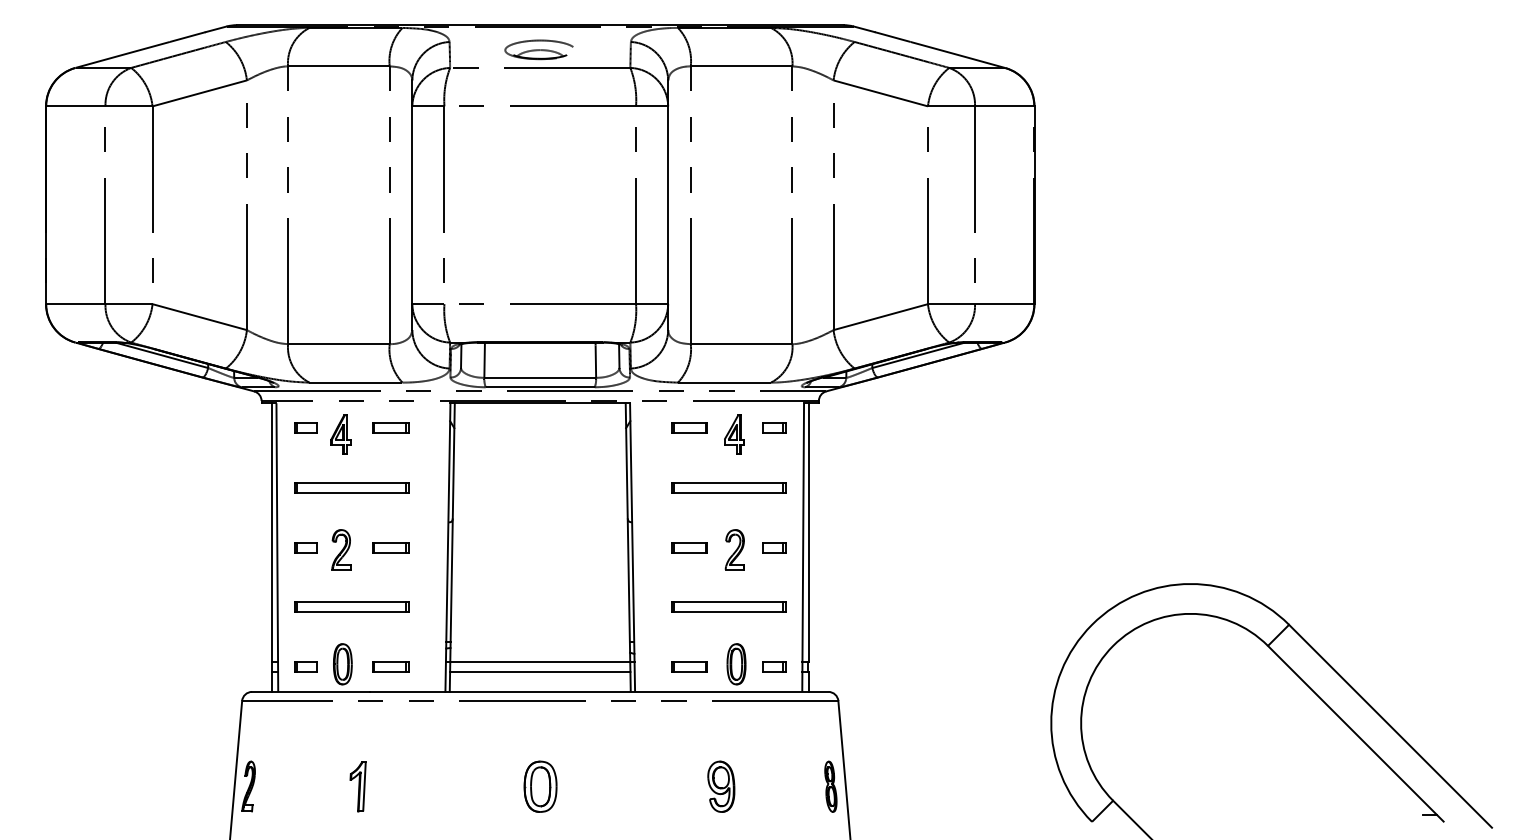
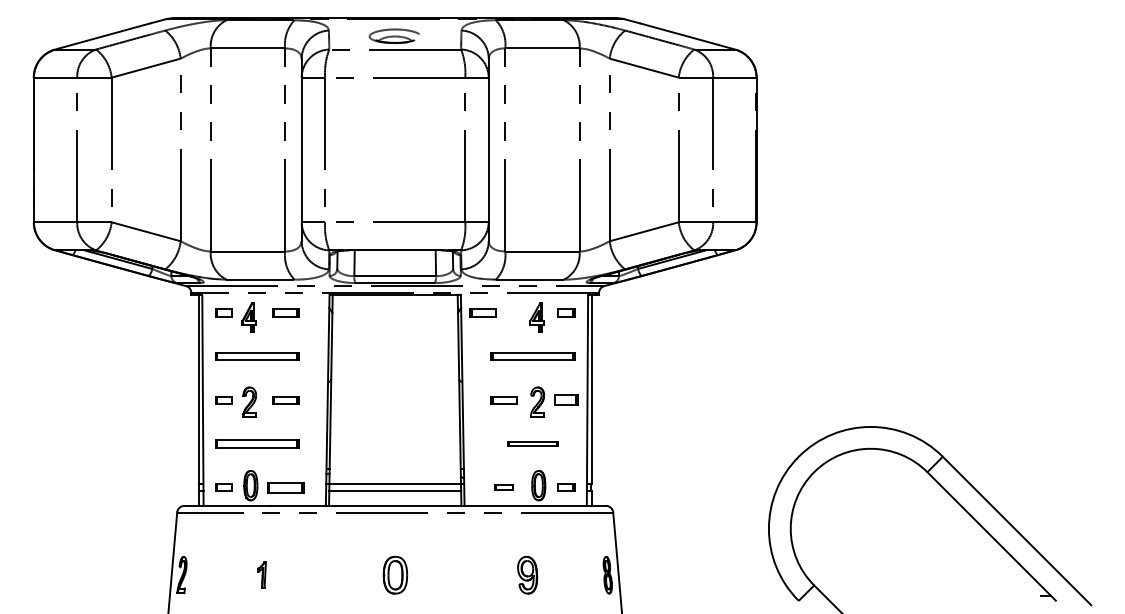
part: (688, 427) -> (482, 312), moved
part: (774, 547) -> (566, 400), size x1.4
part: (727, 606) -> (532, 443), size x0.6
part: (390, 666) -> (285, 487), size x1.4
part: (688, 666) -> (503, 487), size x0.7
part: (357, 787) -> (261, 575), size x0.7

